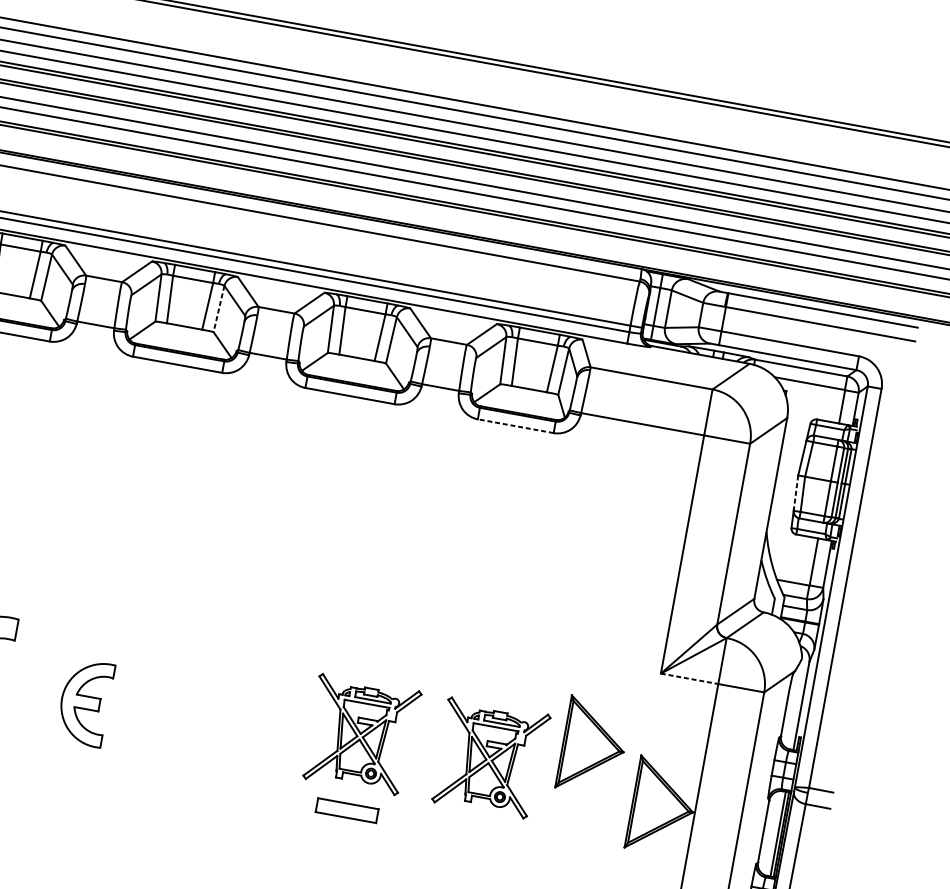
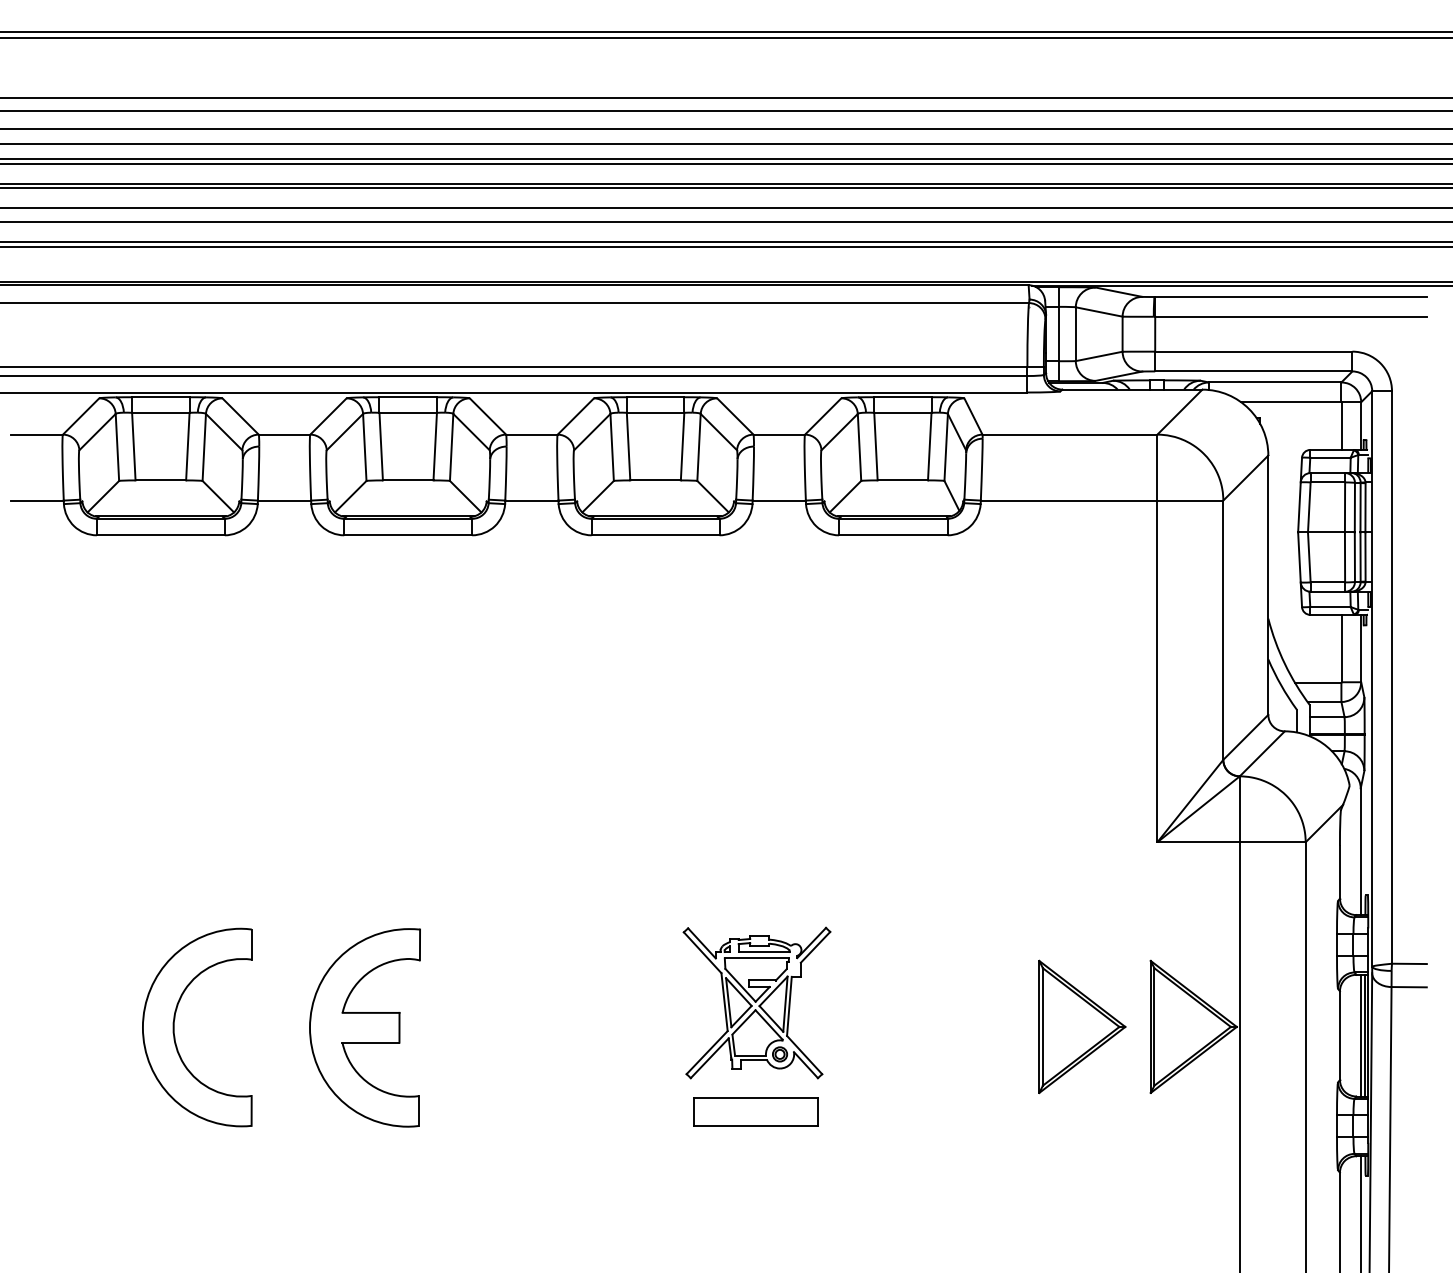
line: (218, 309) -> (451, 447), dashed -> solid
line: (515, 426) -> (892, 535), dashed -> solid
line: (796, 493) -> (1299, 557), dashed -> solid
line: (690, 679) -> (1199, 842), dashed -> solid
part: (84, 702) -> (364, 1027), size x1.67
part: (593, 746) -> (1082, 1026), moved
part: (490, 757) -> (941, 1002), removed
part: (346, 810) -> (755, 1111), size x1.43

